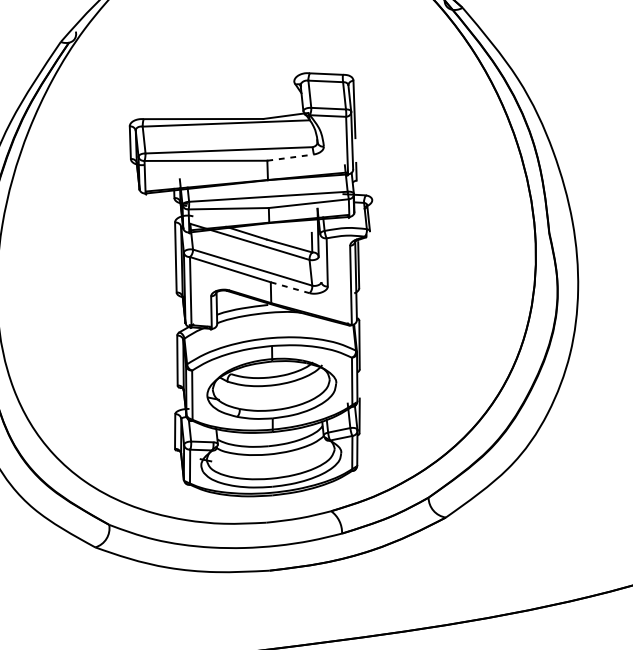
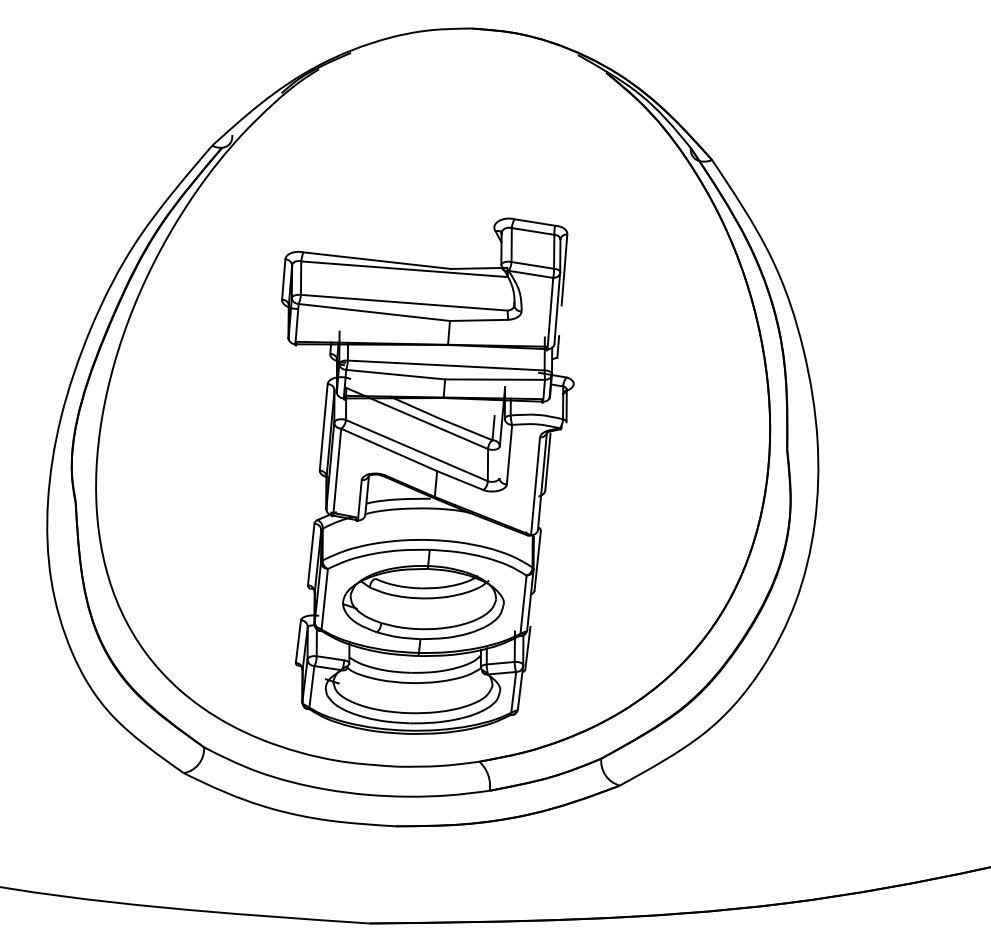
line: (290, 157) -> (479, 320), dashed -> solid
line: (290, 287) -> (460, 480), dashed -> solid

